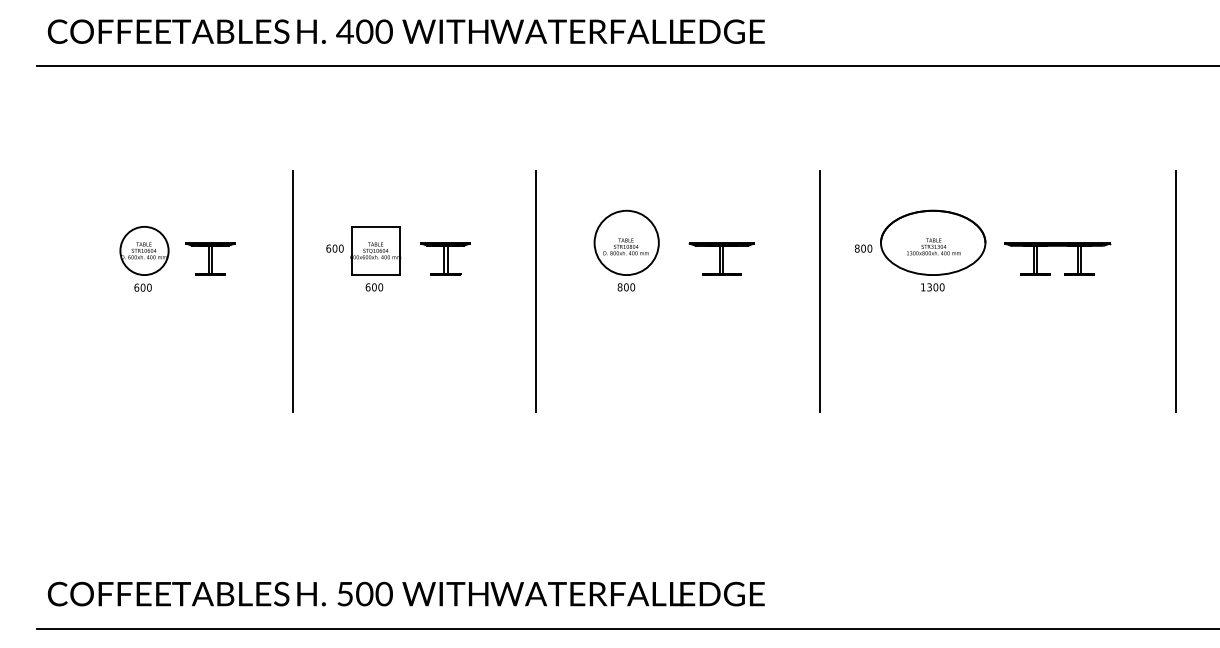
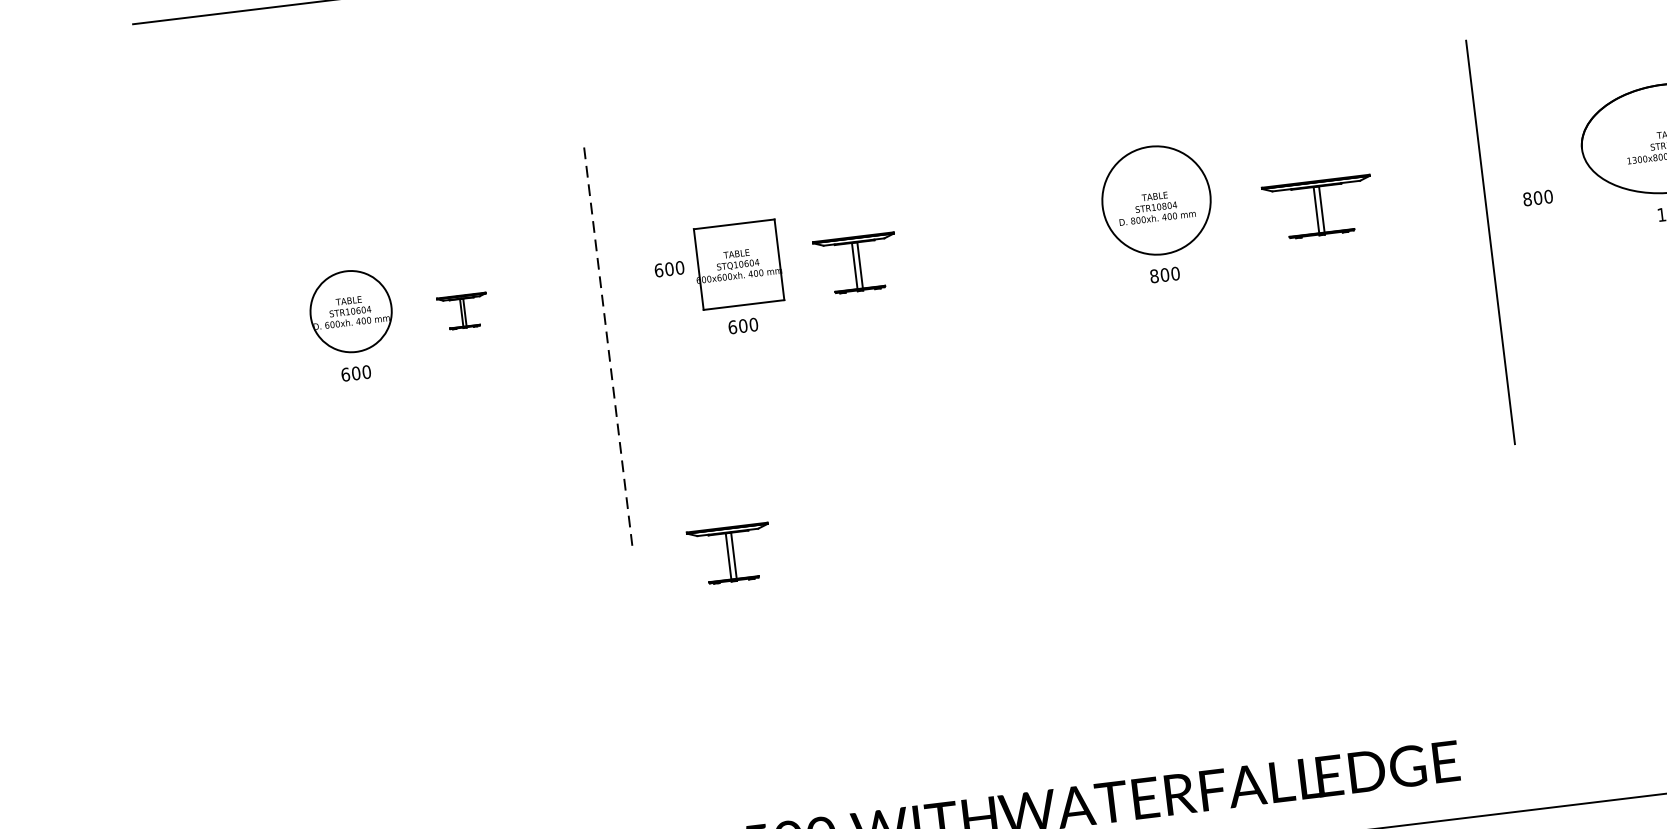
text: (863, 248) -> (1537, 197), moved
part: (210, 258) -> (463, 310), size x0.6
line: (293, 291) -> (608, 349), solid -> dashed
line: (535, 291) -> (1013, 300), removed
part: (350, 420) -> (730, 553), added

